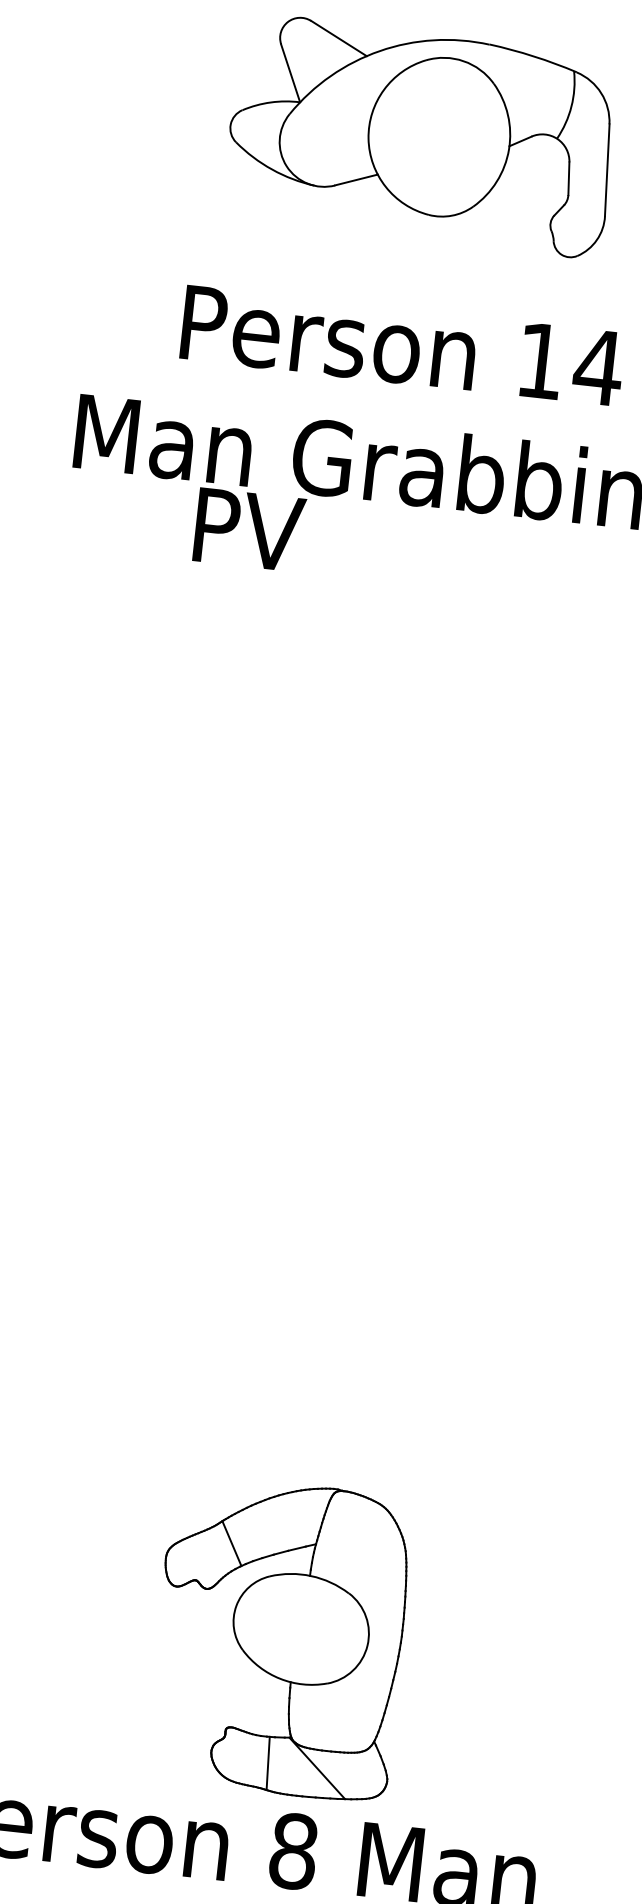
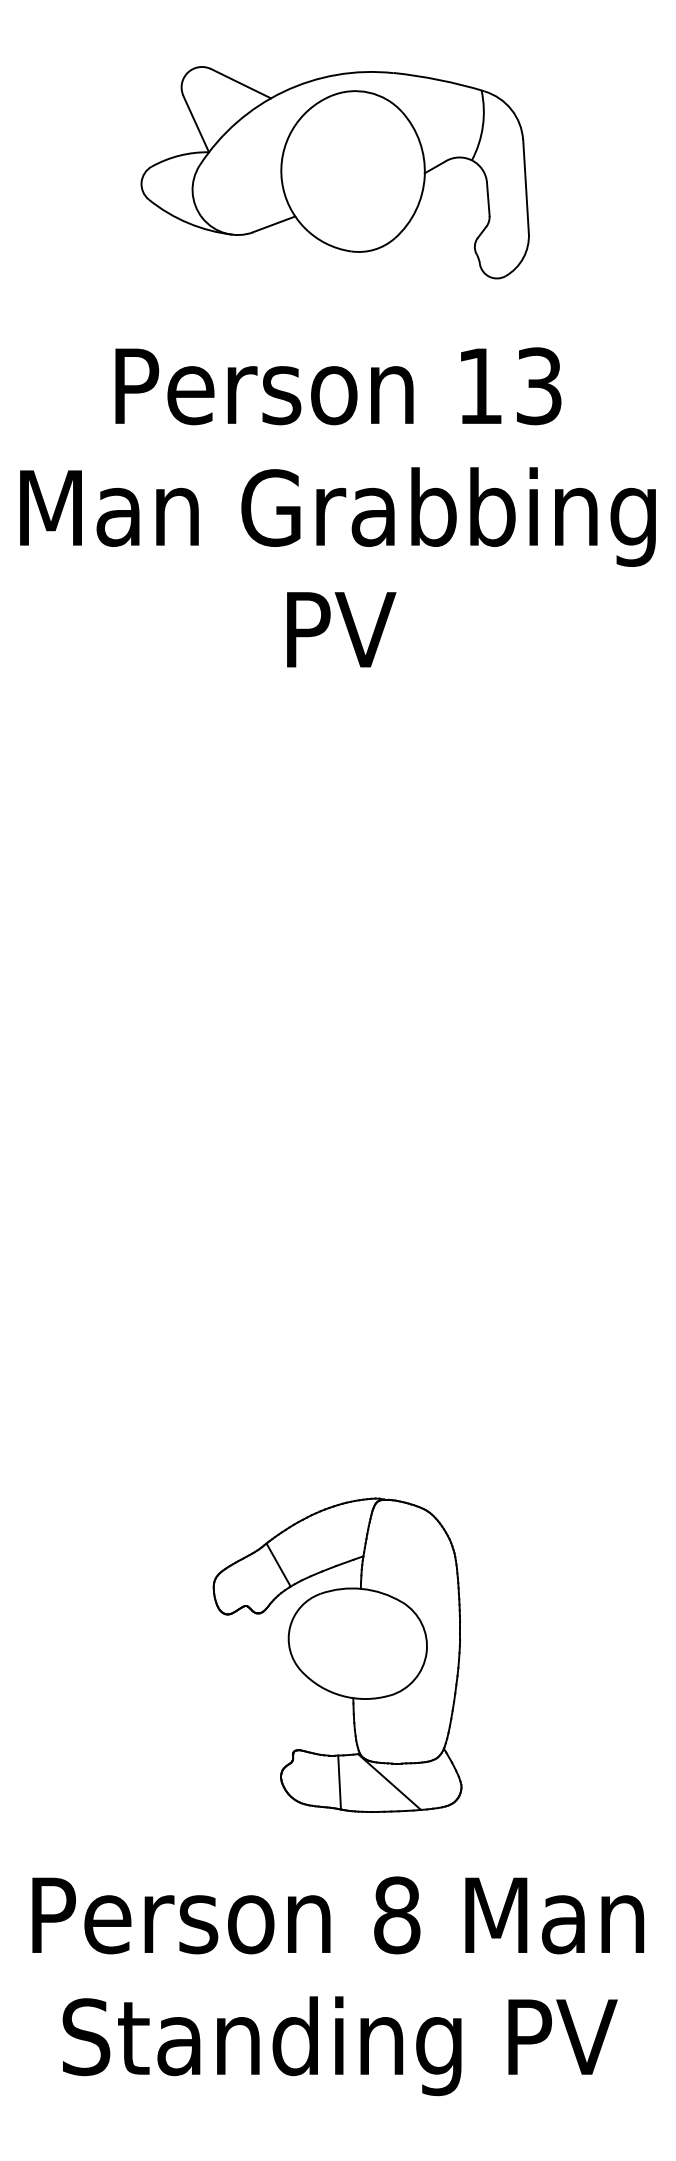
text: (597, 367) -> (538, 386), 14 -> 13
text: (249, 529) -> (341, 629), moved
part: (279, 1637) -> (337, 1654), moved

